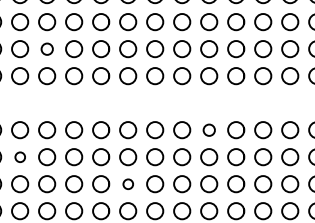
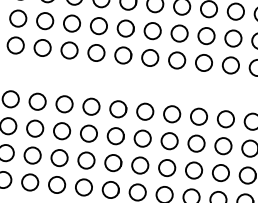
circle: (47, 49) -> (72, 24), size x1.43
circle: (209, 130) -> (226, 119), size x1.43
circle: (20, 157) -> (35, 129), size x1.67
circle: (128, 184) -> (140, 165), size x1.67

